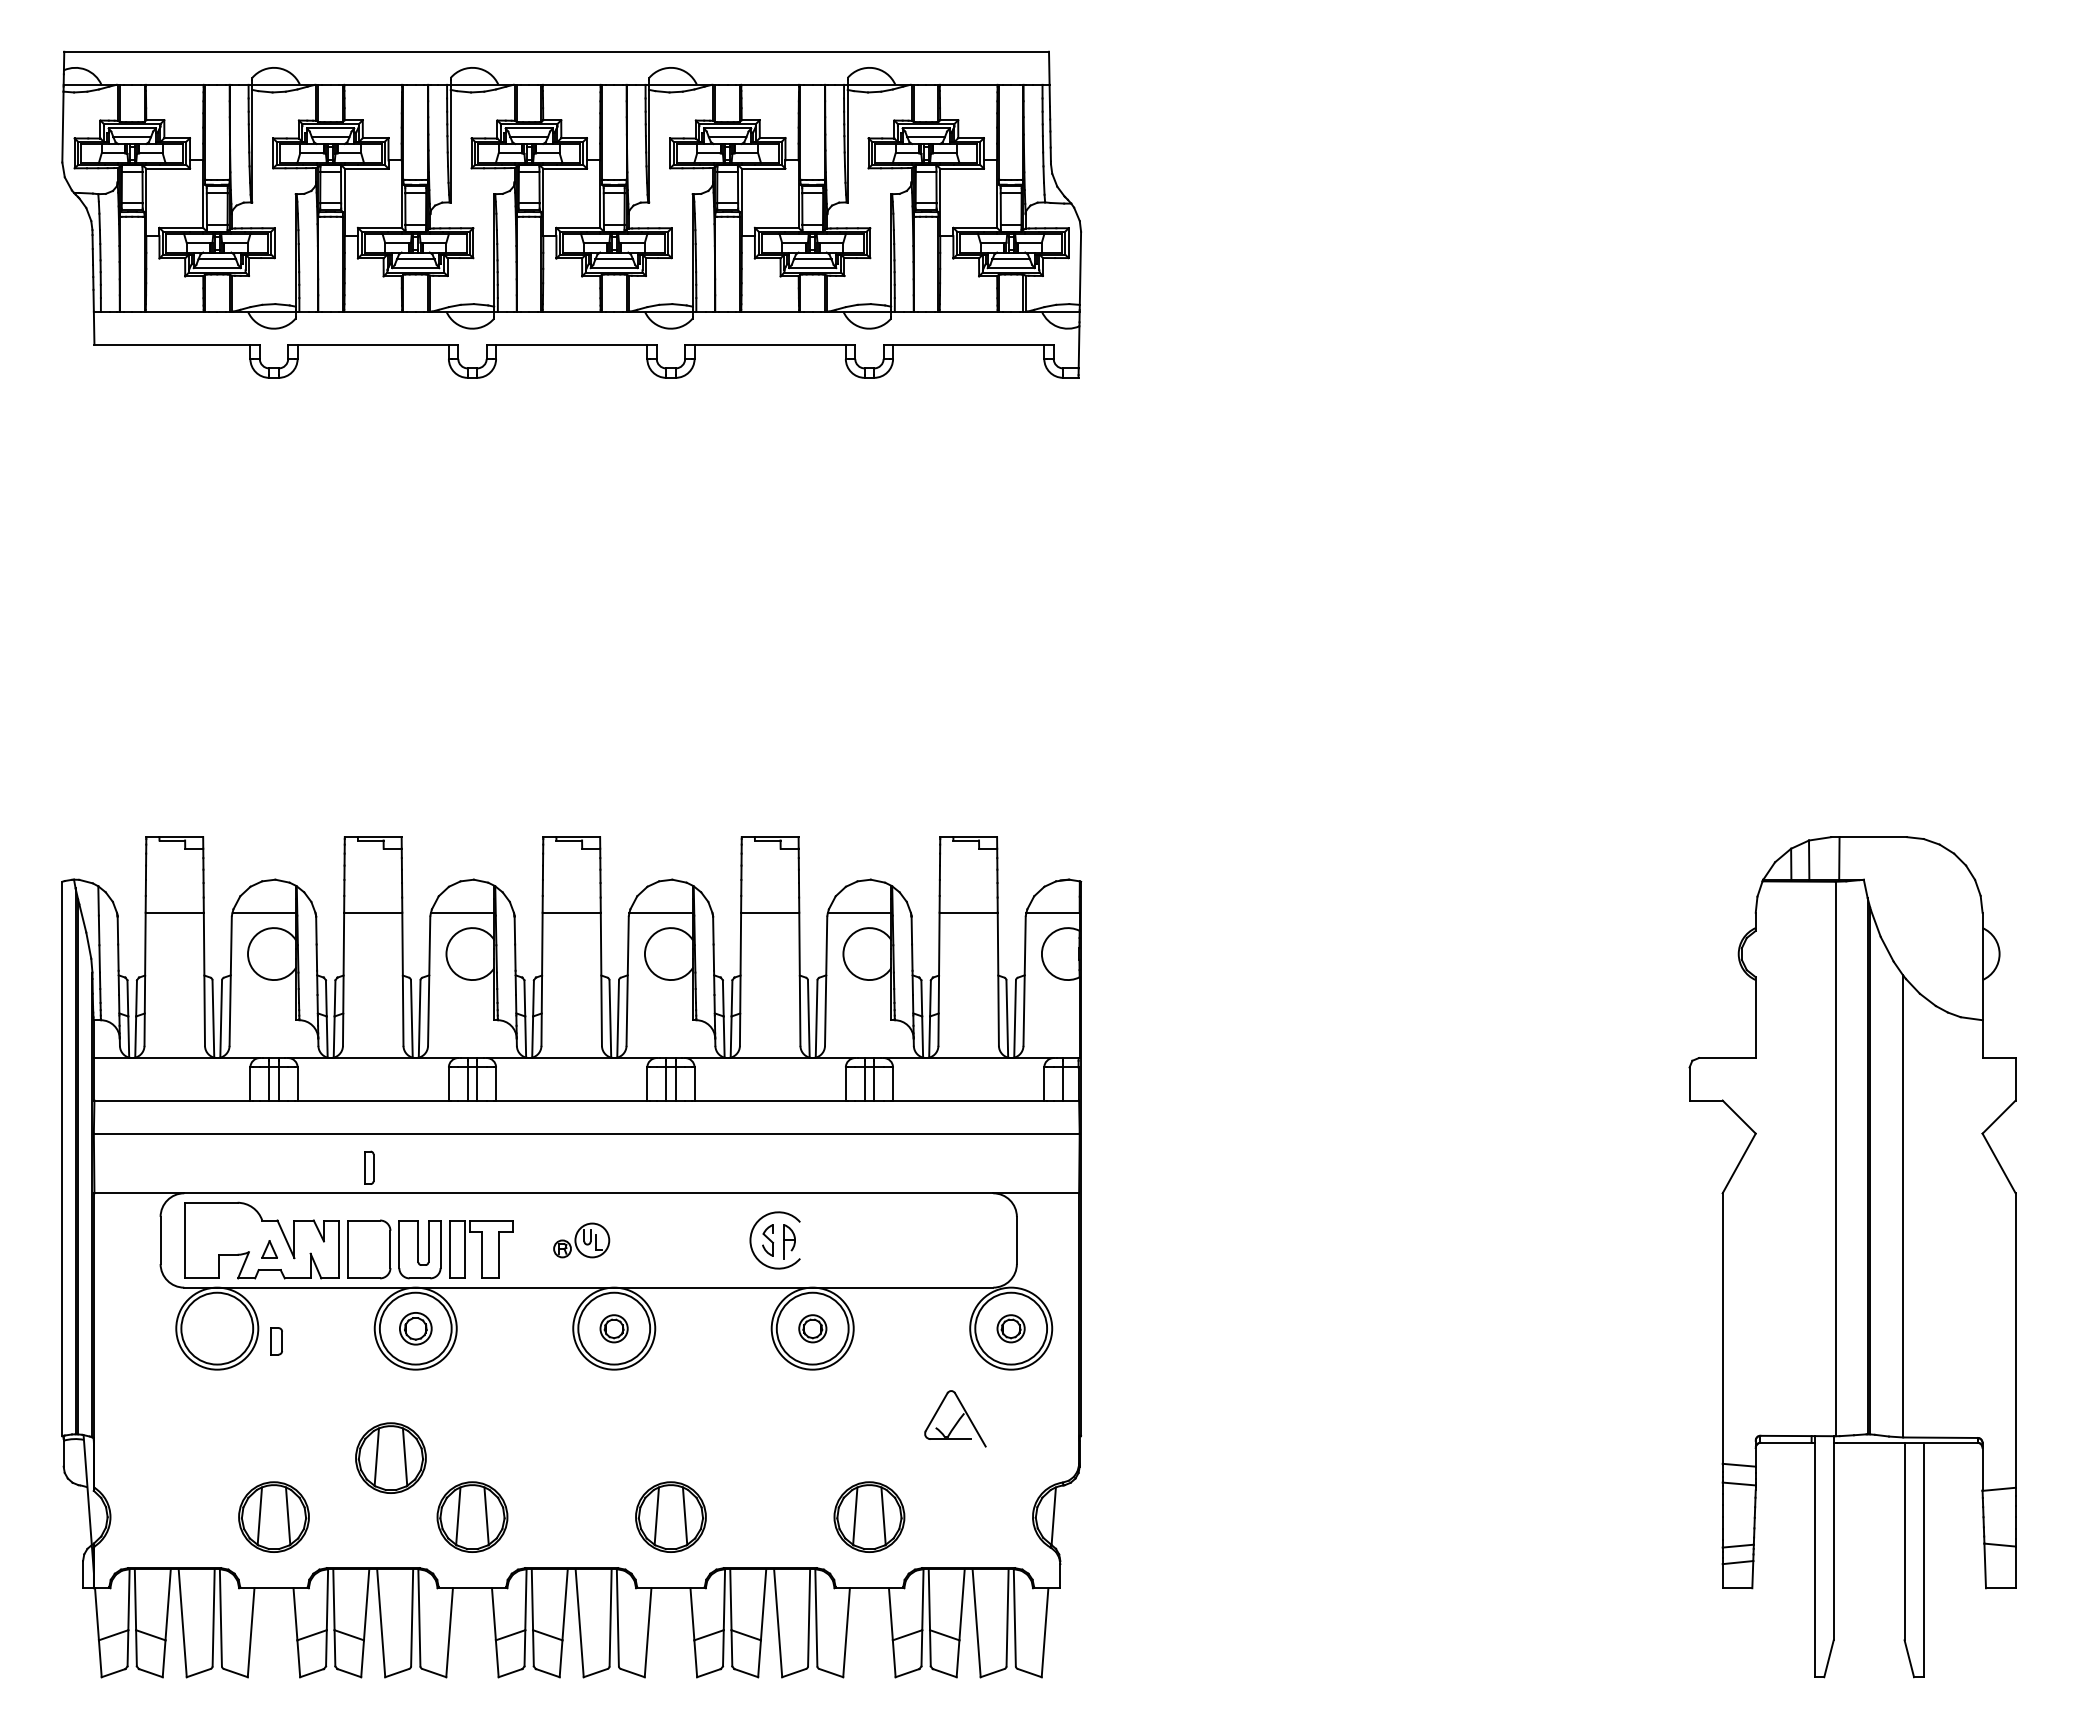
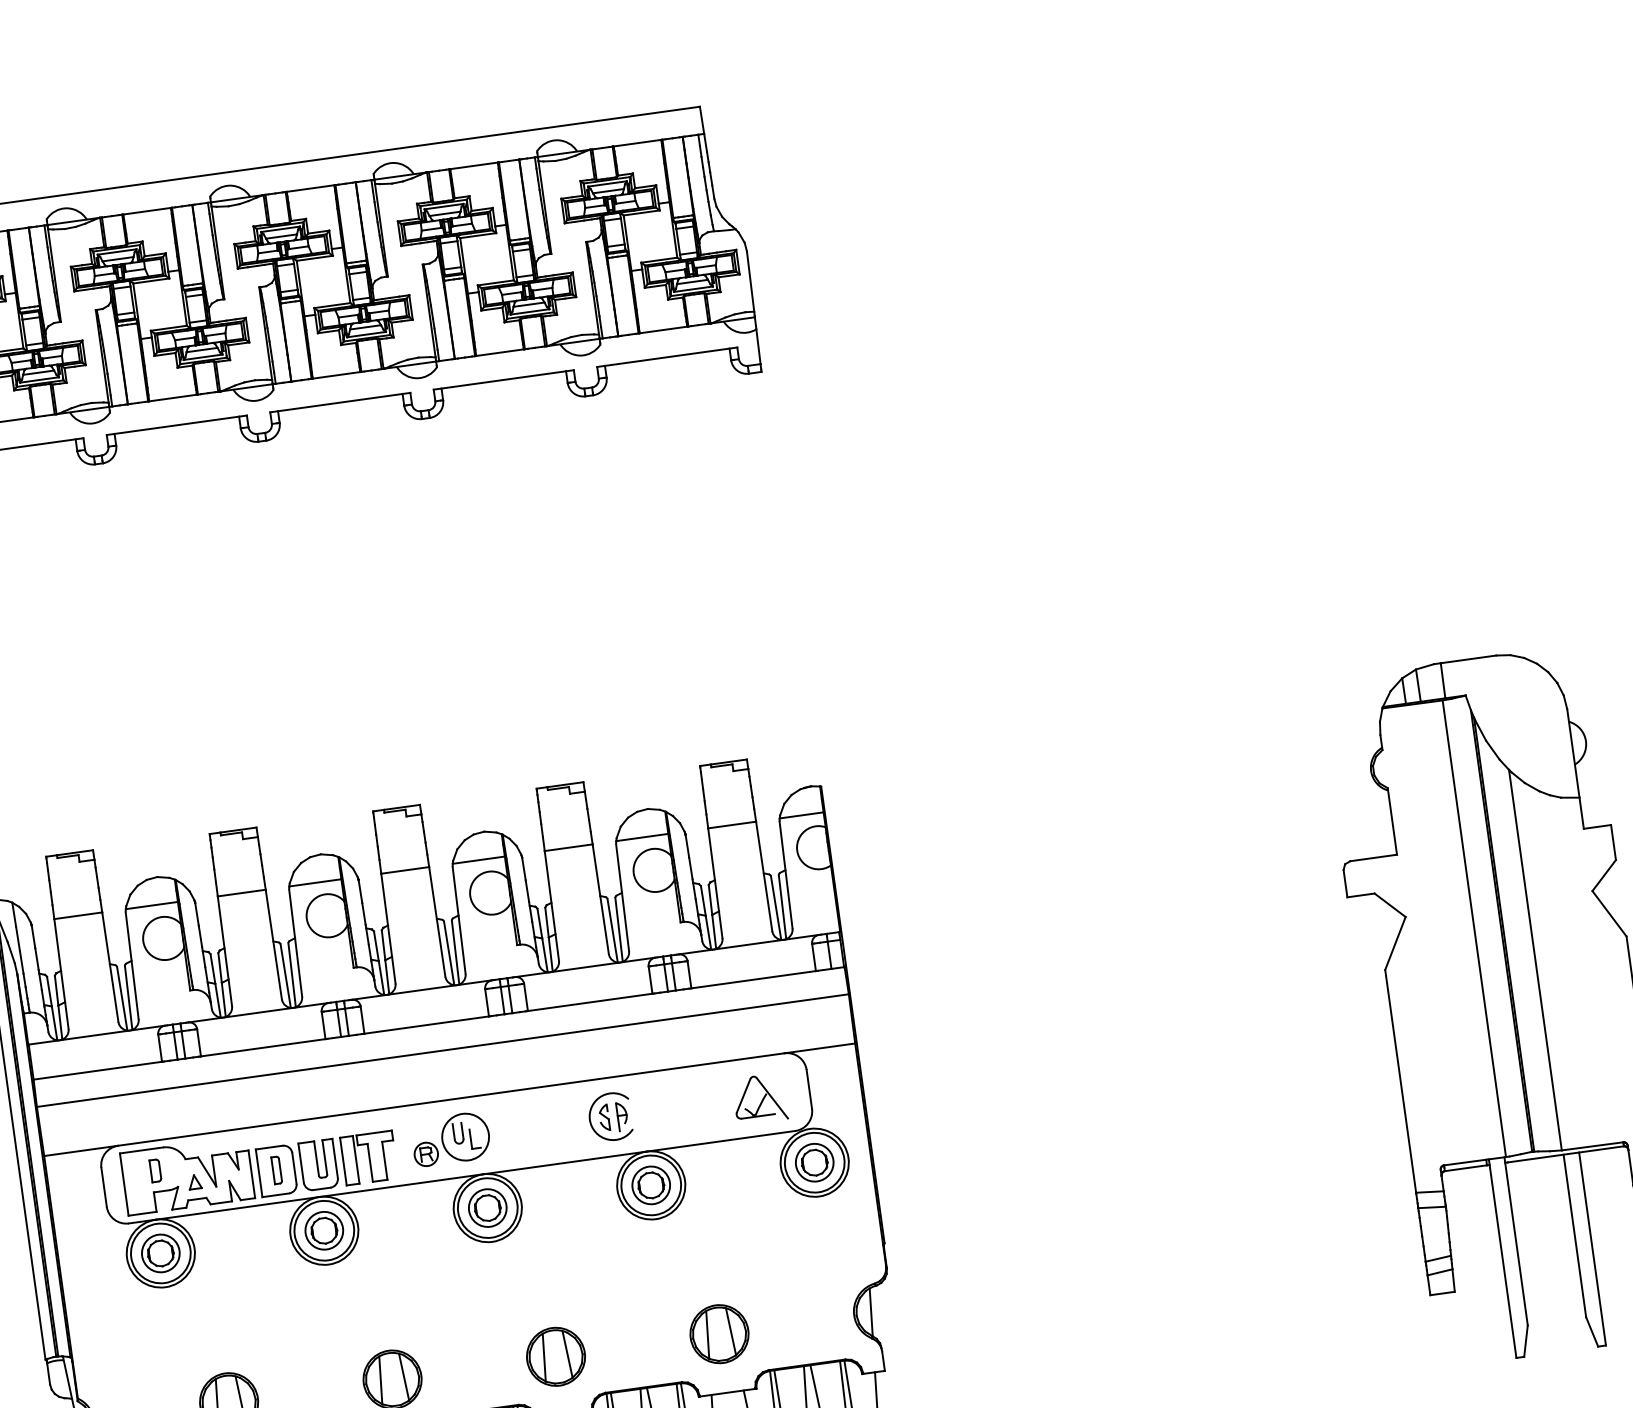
part: (369, 1167) -> (277, 1170), moved
part: (581, 1240) -> (450, 1139), size x1.67
part: (216, 1328) -> (160, 1253), added
part: (415, 1328) -> (324, 1230), size x1.43
part: (613, 1328) -> (487, 1208), size x1.67
part: (812, 1328) -> (651, 1185), size x1.67
part: (1010, 1328) -> (814, 1162), size x1.67
part: (276, 1341) -> (155, 1170), moved
part: (955, 1418) -> (759, 1098), moved
part: (390, 1457) -> (318, 1339), removed

